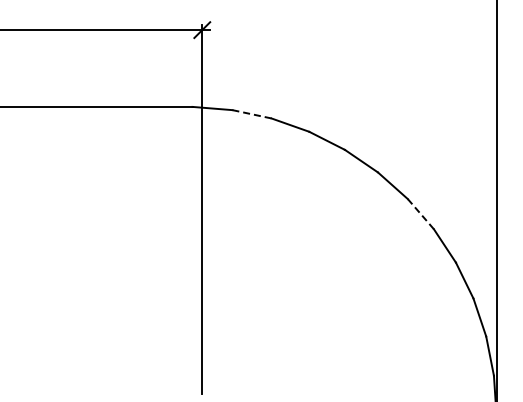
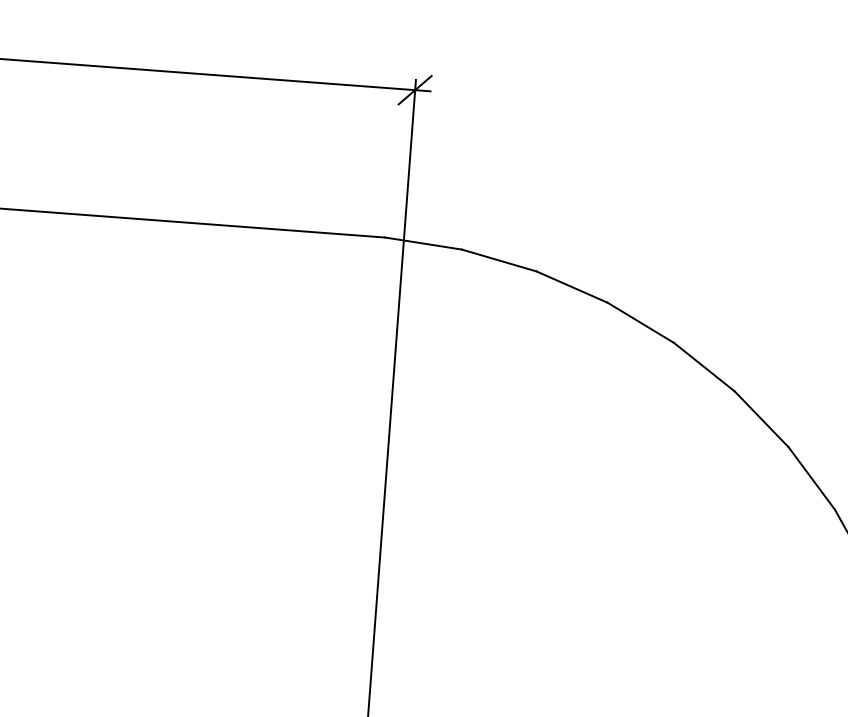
line: (251, 114) -> (498, 260), dashed -> solid
line: (420, 214) -> (811, 479), dashed -> solid

